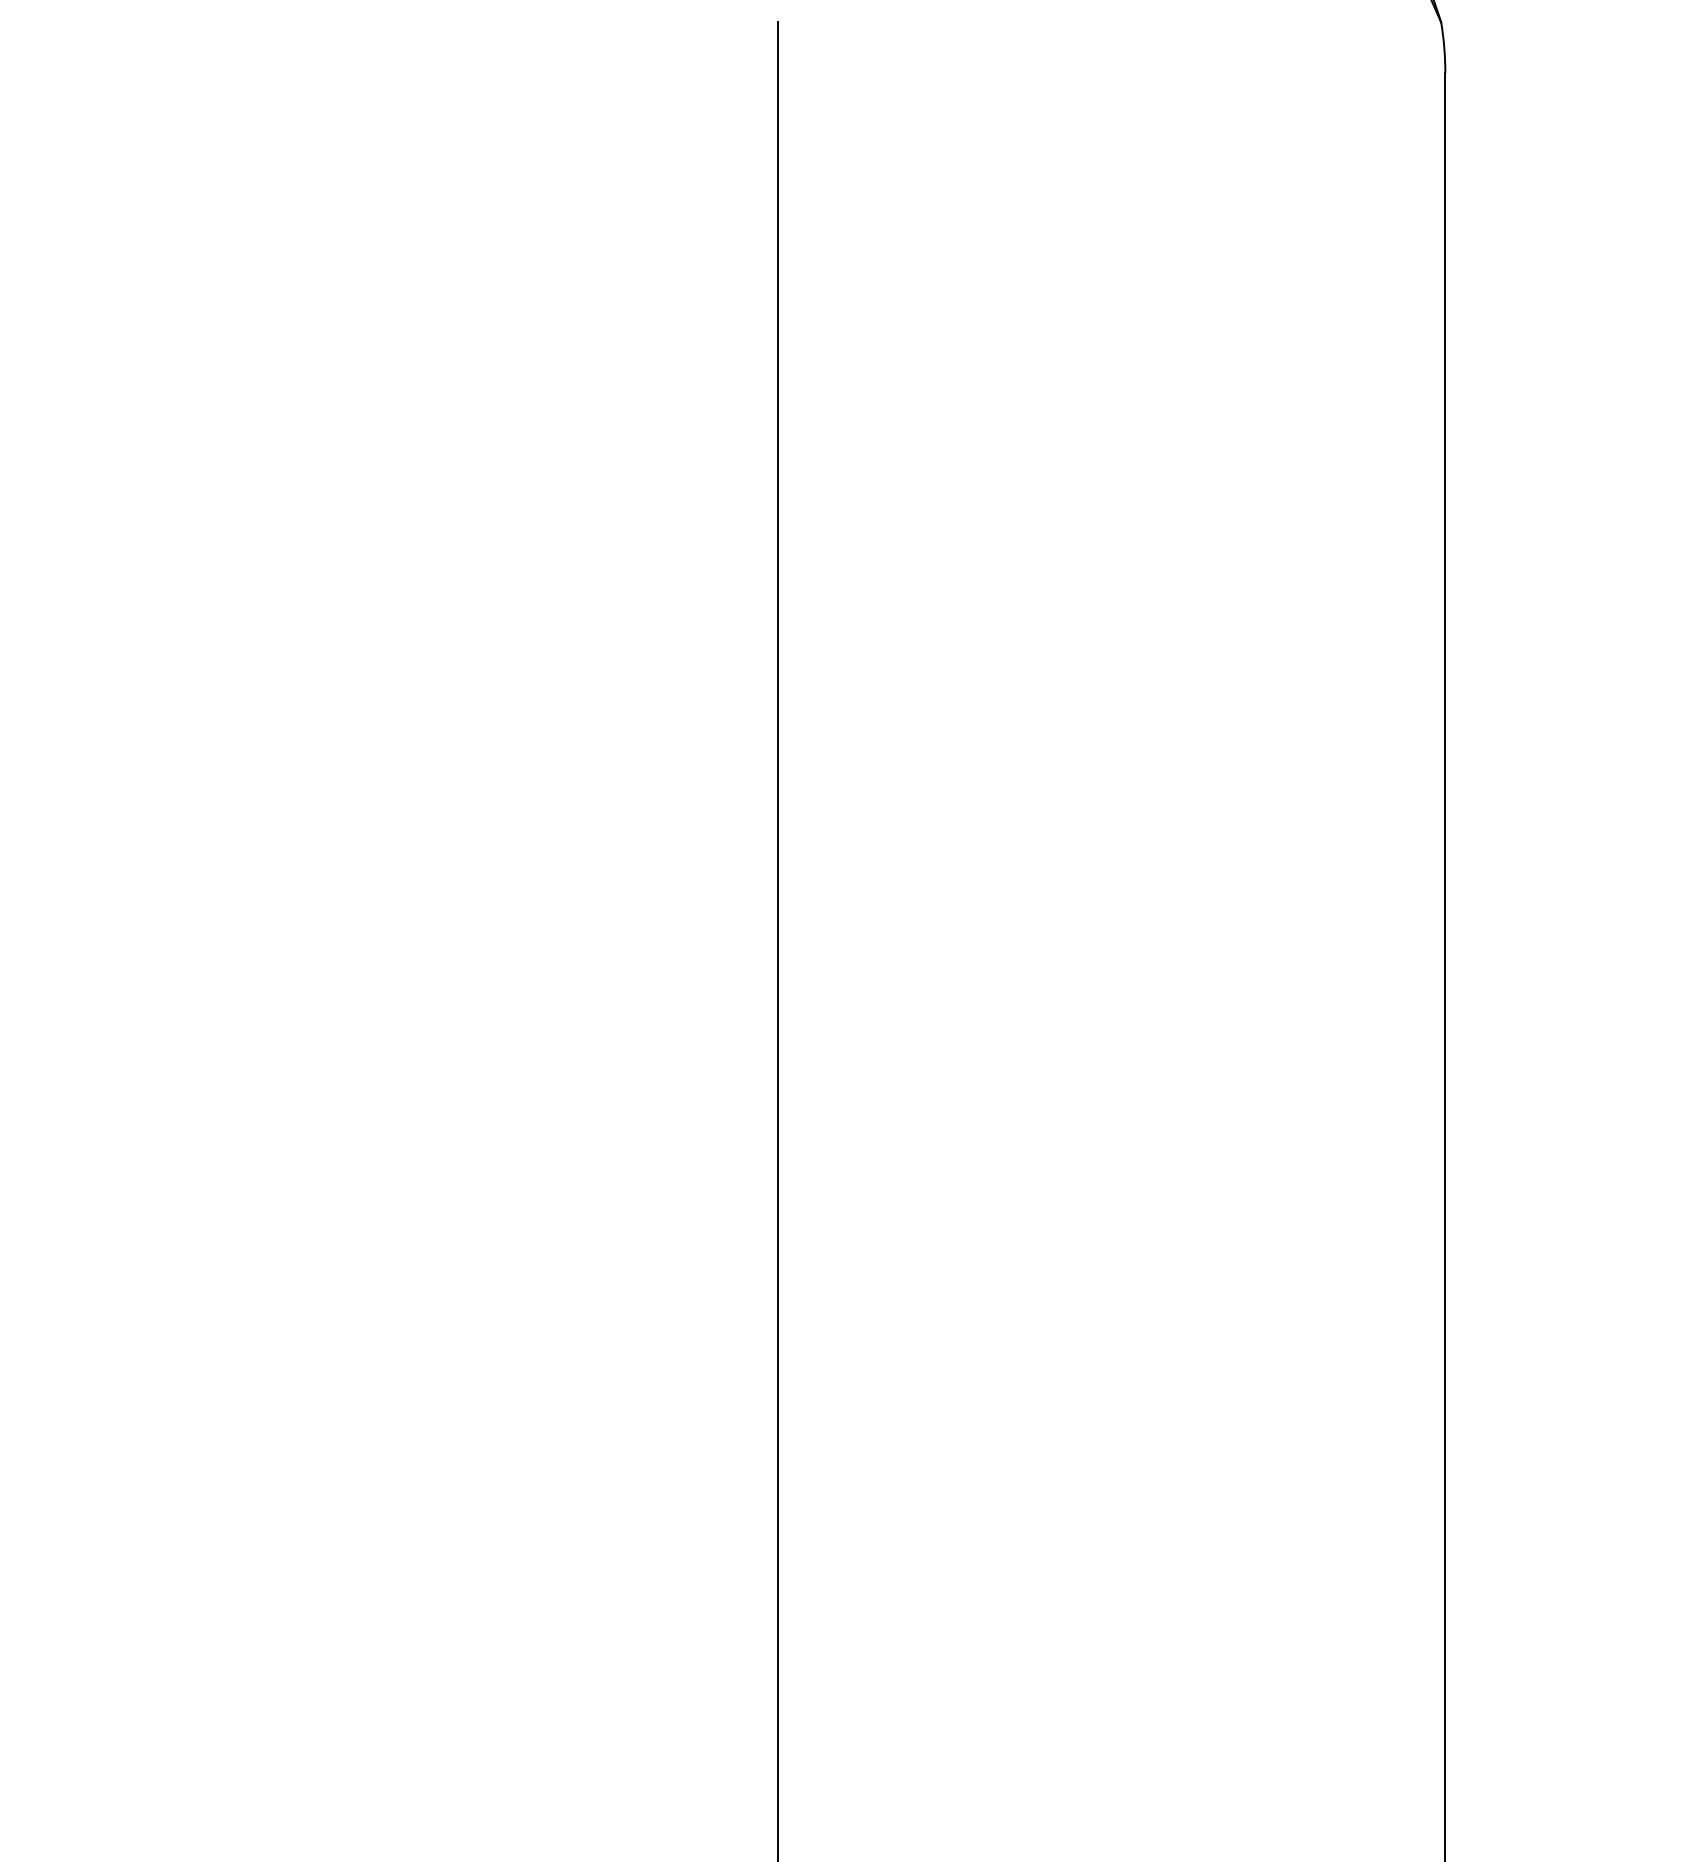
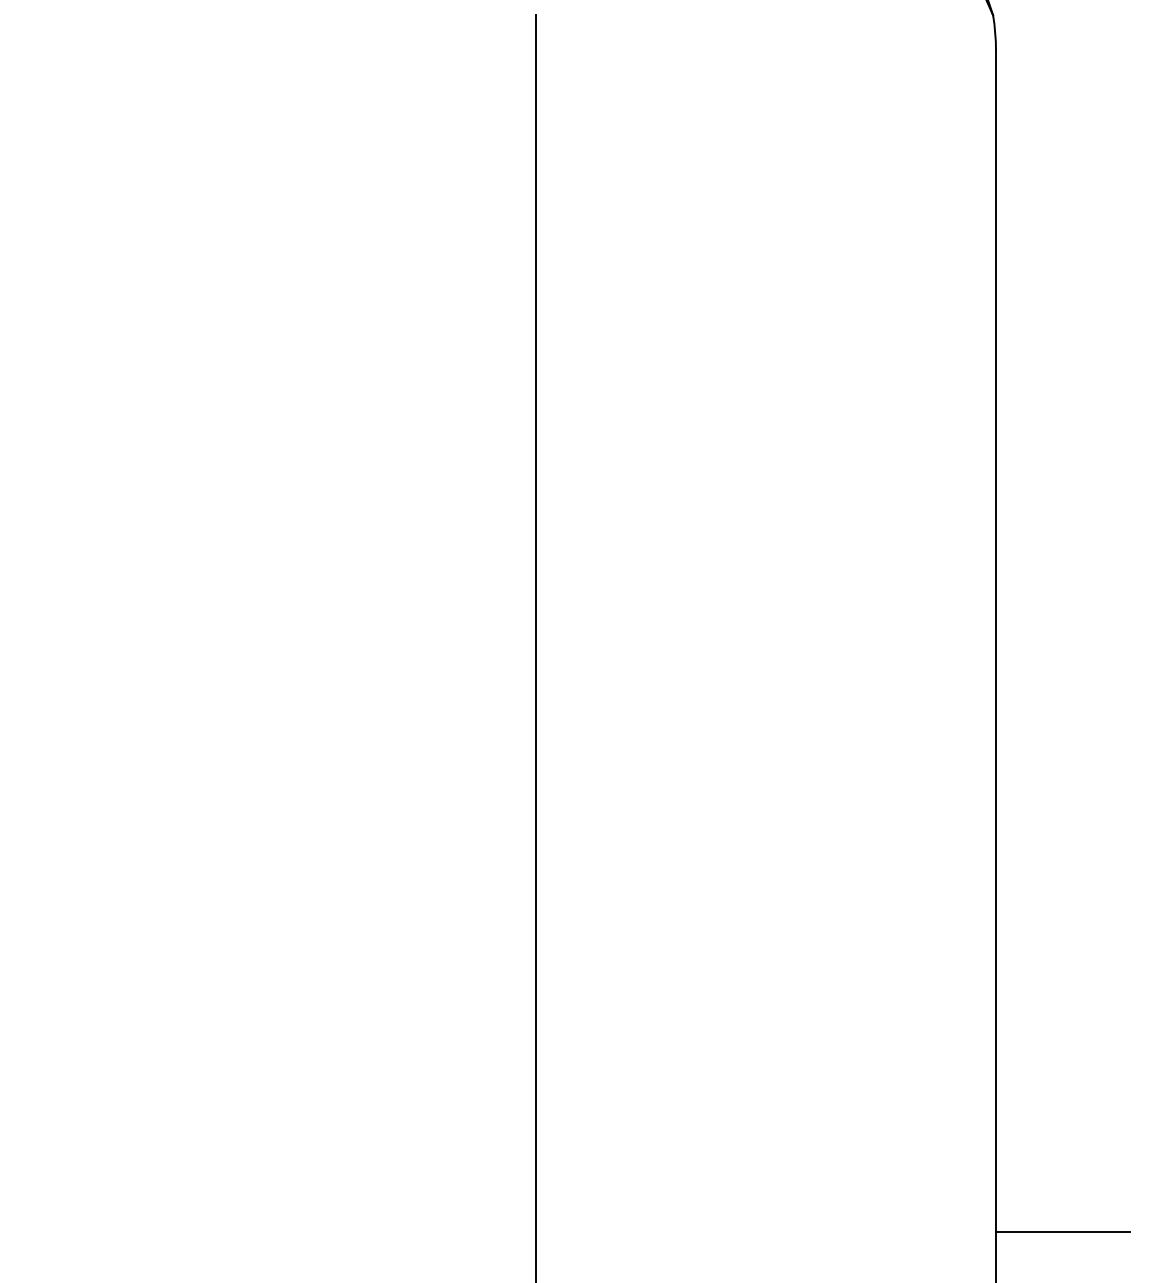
line: (1541, 1787) -> (1062, 1231), added

